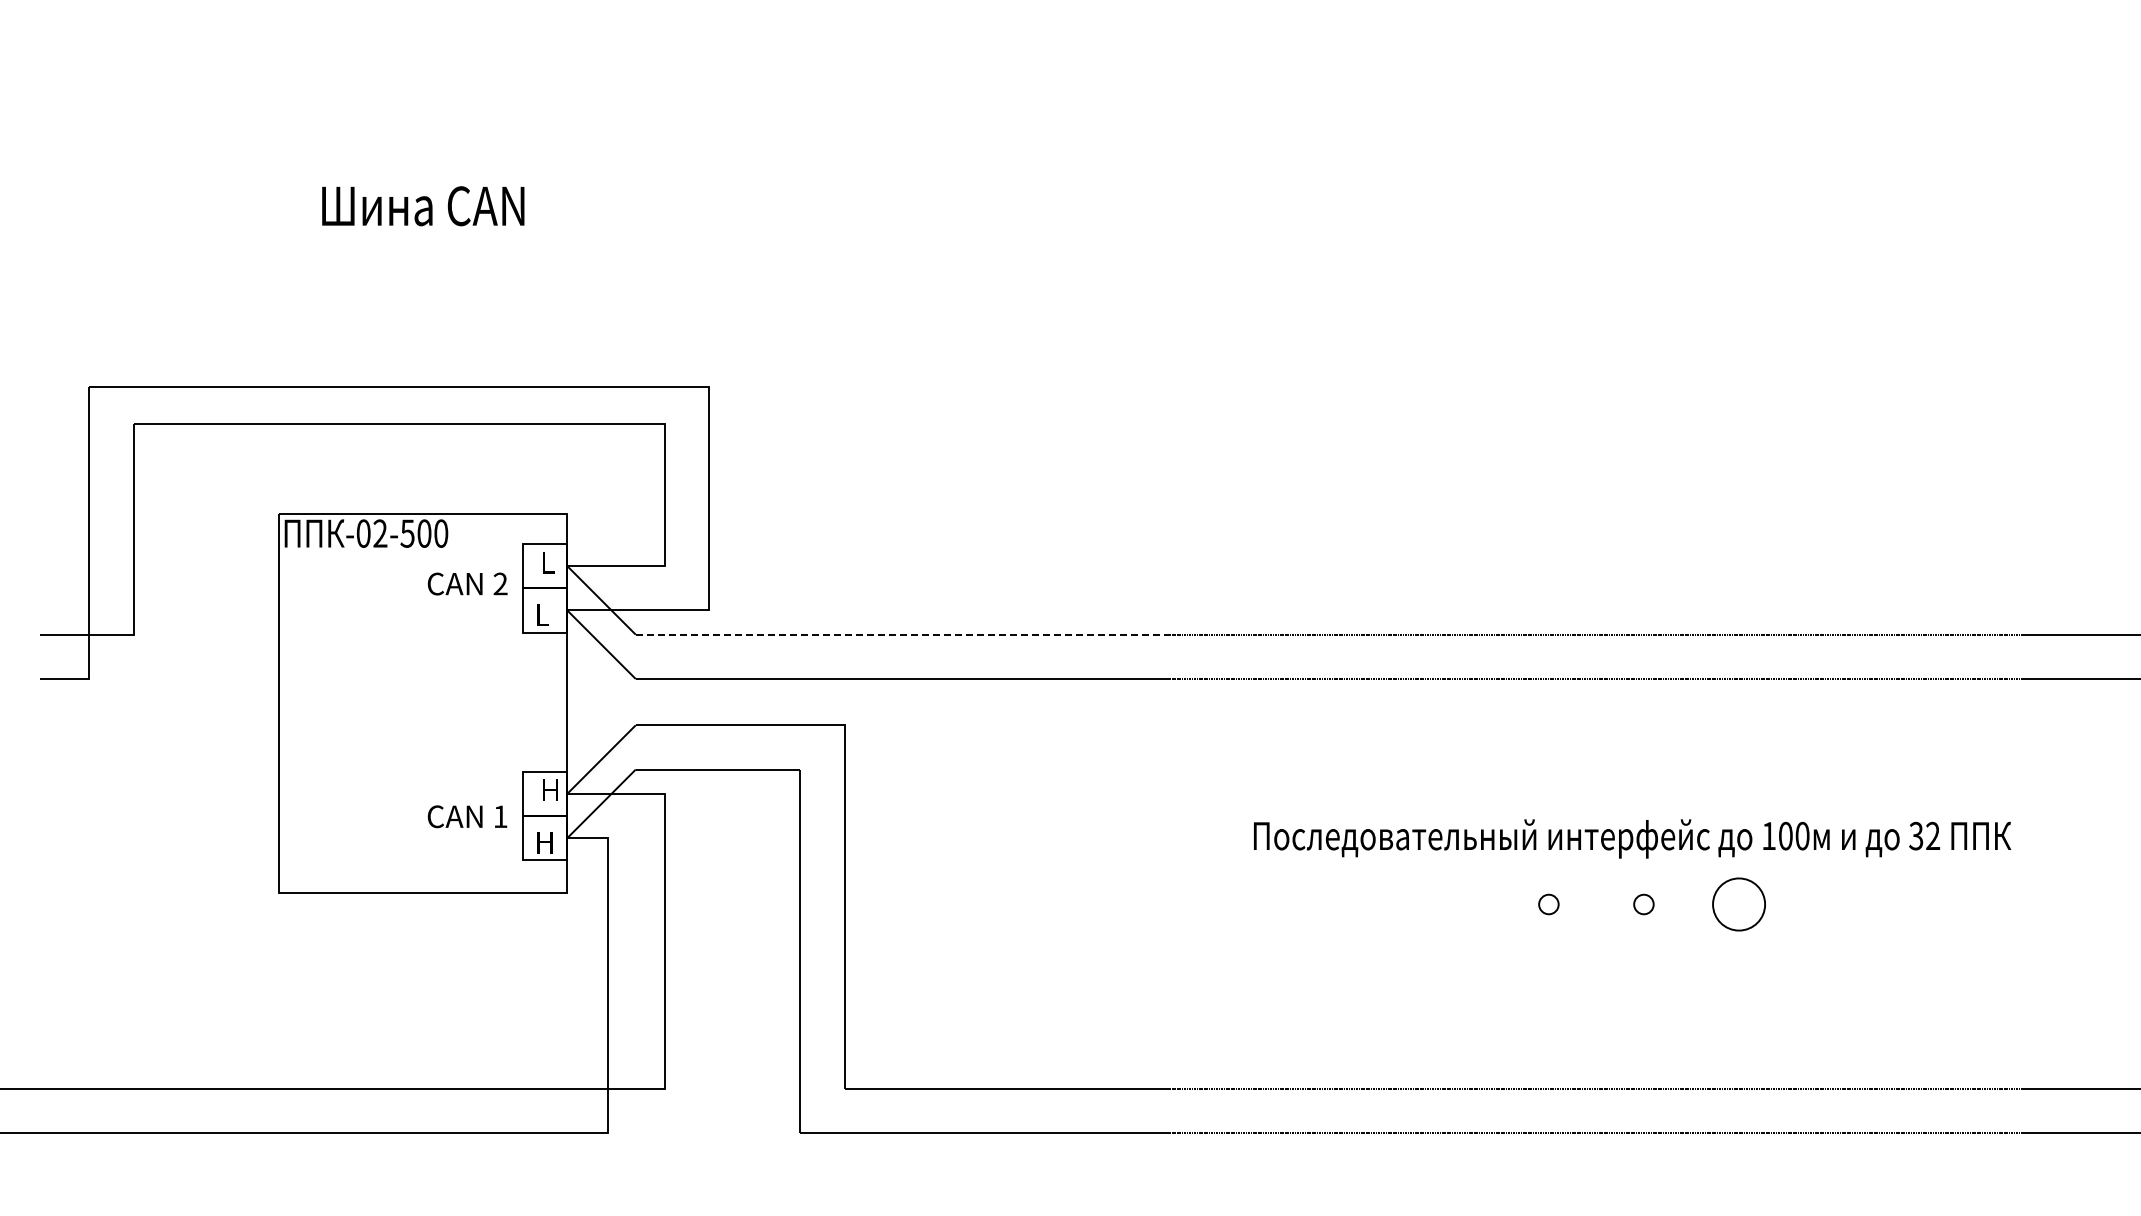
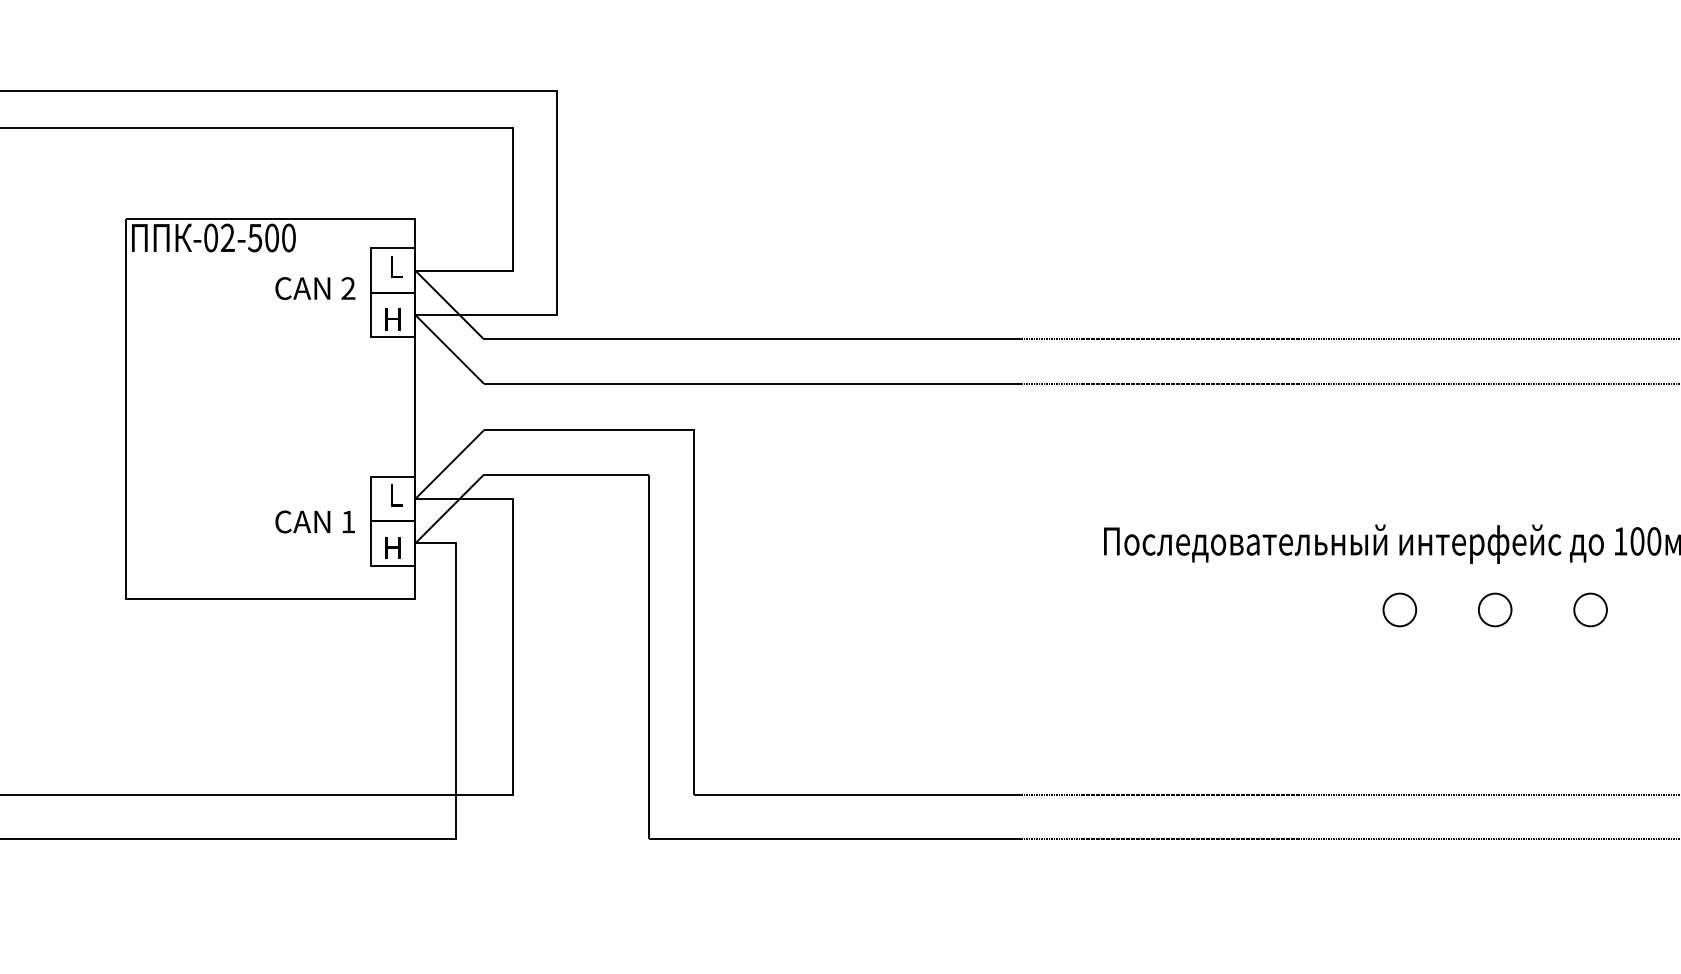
text: (546, 614) -> (394, 319), L -> H
line: (903, 634) -> (752, 339), dashed -> solid
text: (551, 789) -> (399, 494), H -> L
circle: (1548, 904) -> (1399, 609), size x1.67
circle: (1643, 904) -> (1494, 609), size x1.67
circle: (1738, 904) -> (1590, 609), size x0.62

